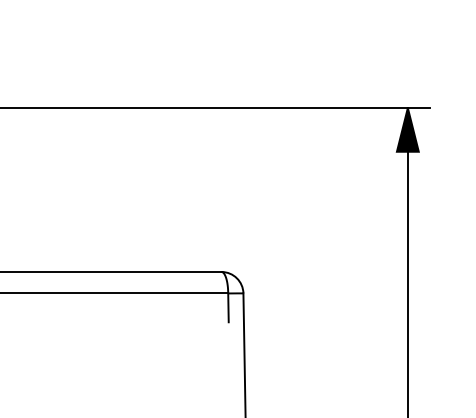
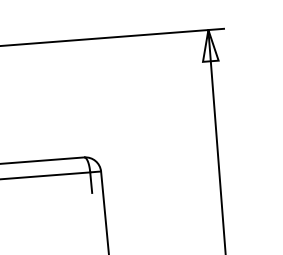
fill: (407, 129) -> (209, 45), removed

